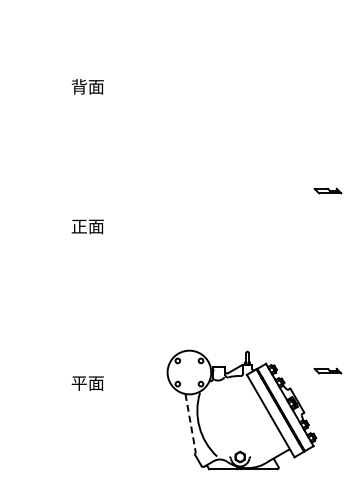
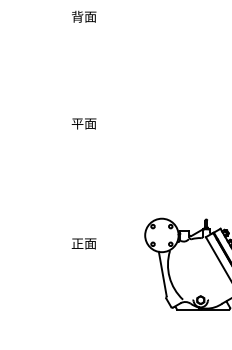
text: (78, 226) -> (76, 123), 正面 -> 平面
text: (78, 383) -> (76, 243), 平面 -> 正面
line: (190, 423) -> (162, 274), dashed -> solid

